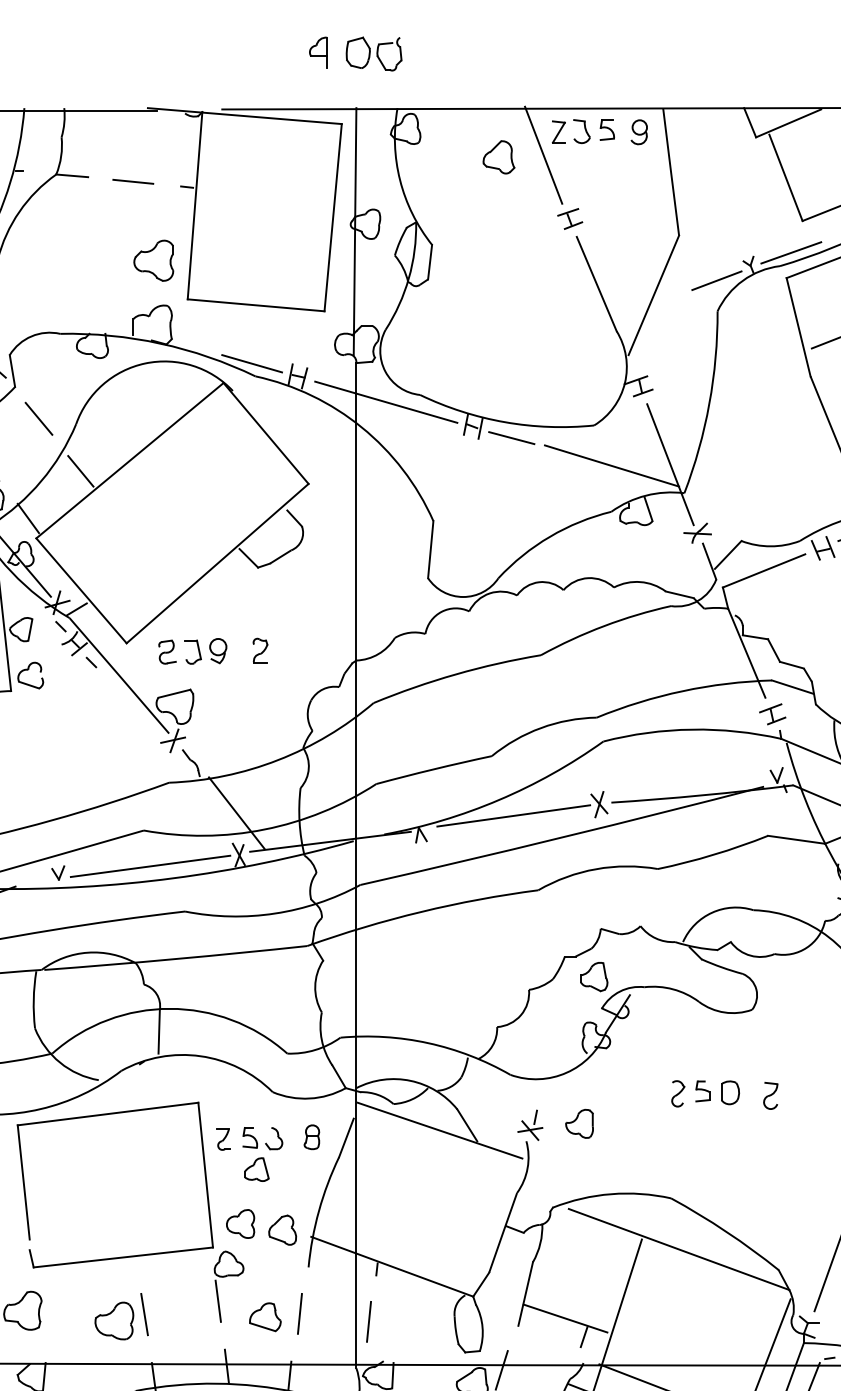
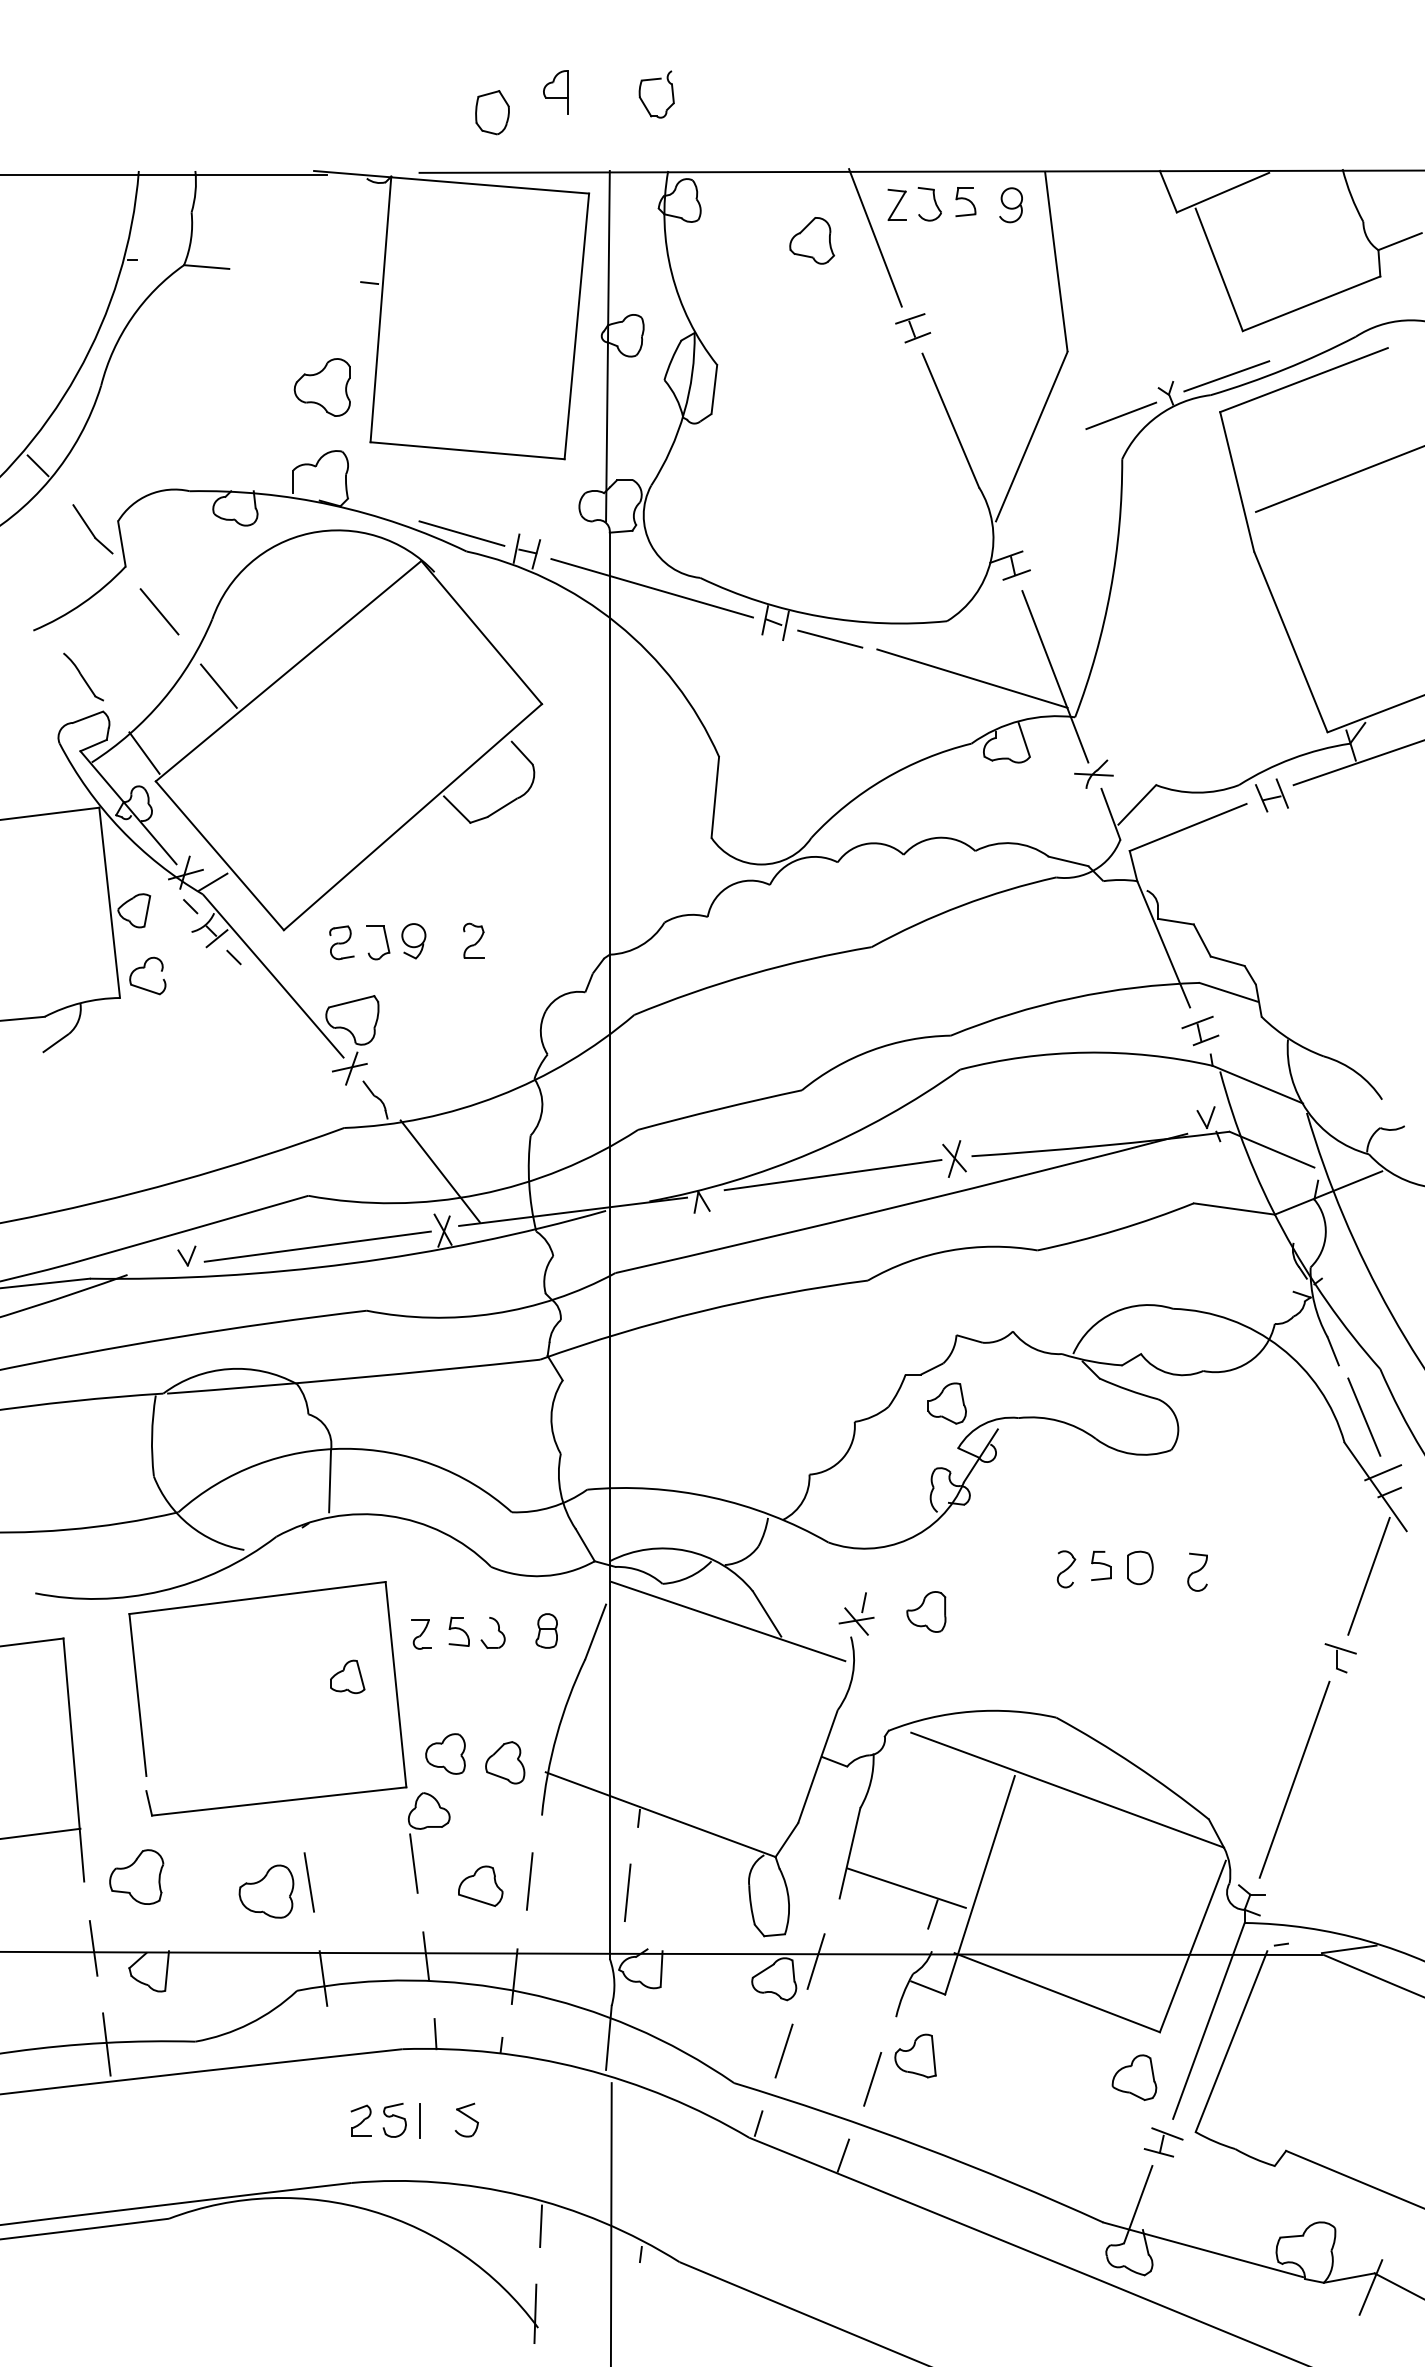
part: (358, 52) -> (492, 112), moved
line: (133, 181) -> (293, 275), removed
part: (256, 1169) -> (347, 1676), moved

